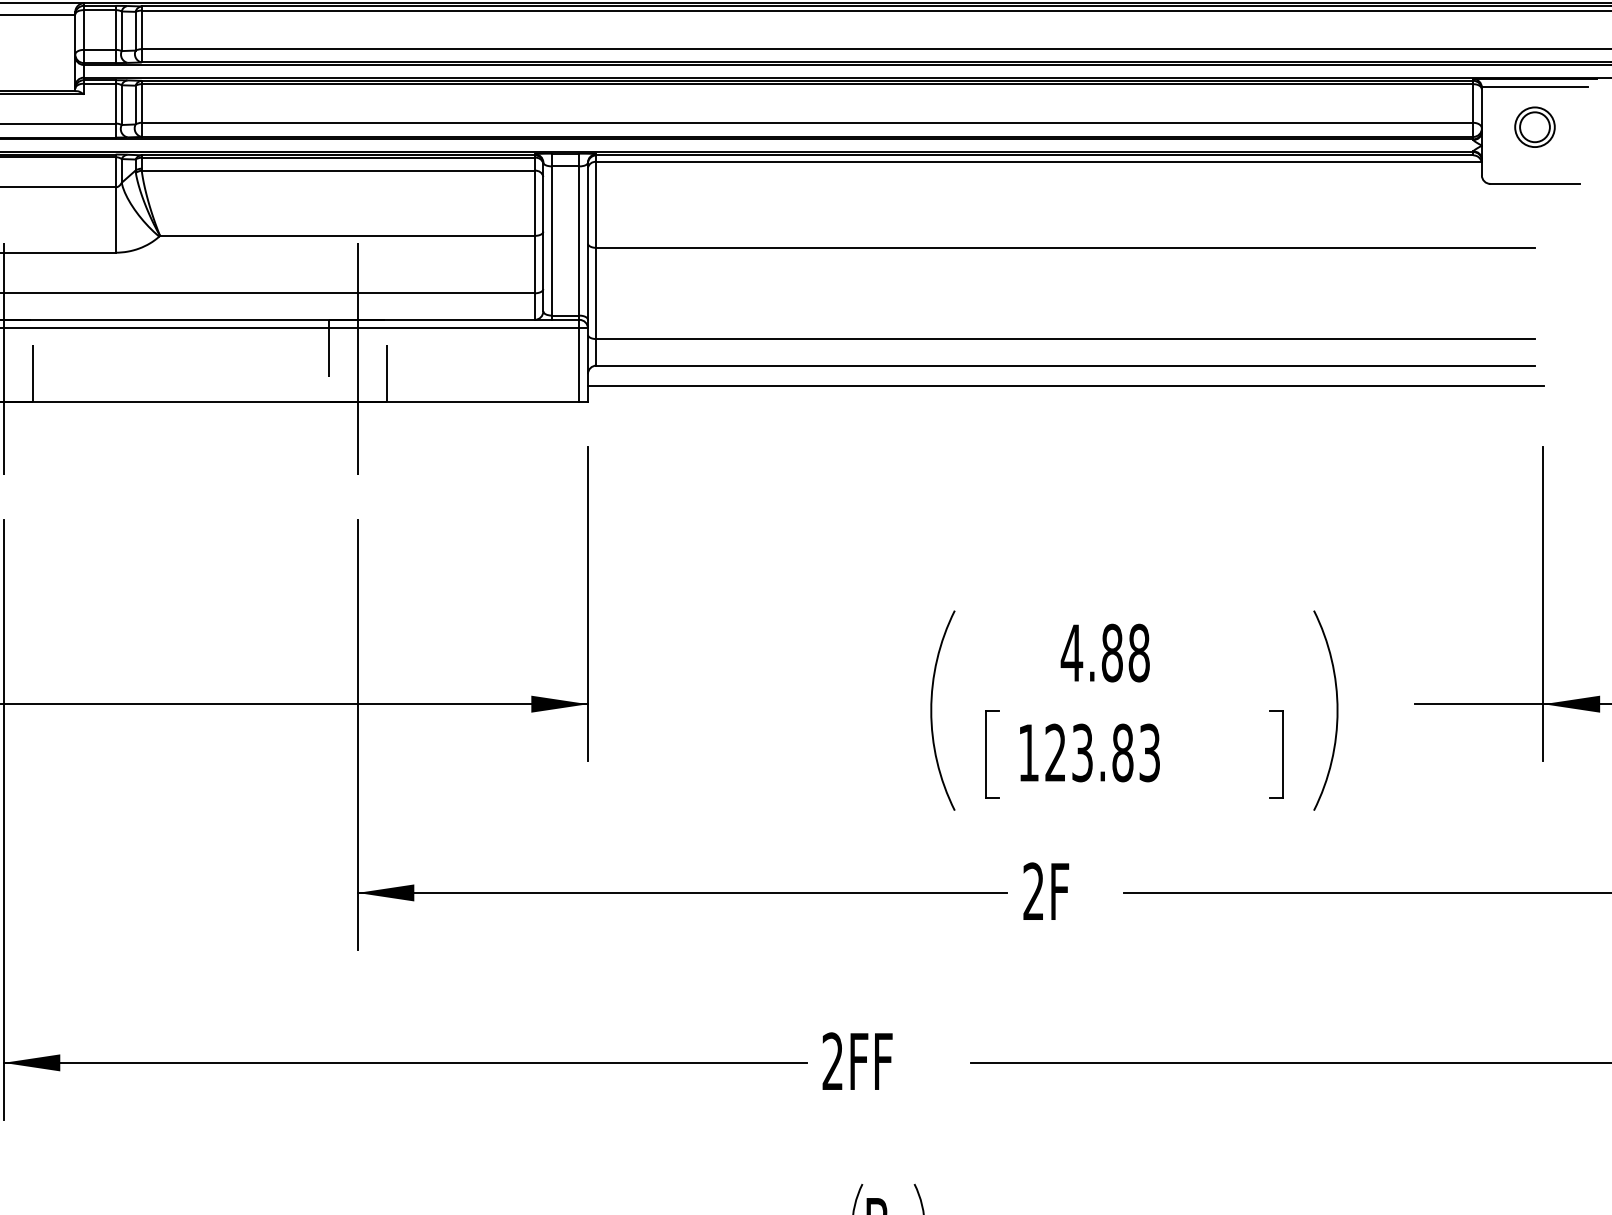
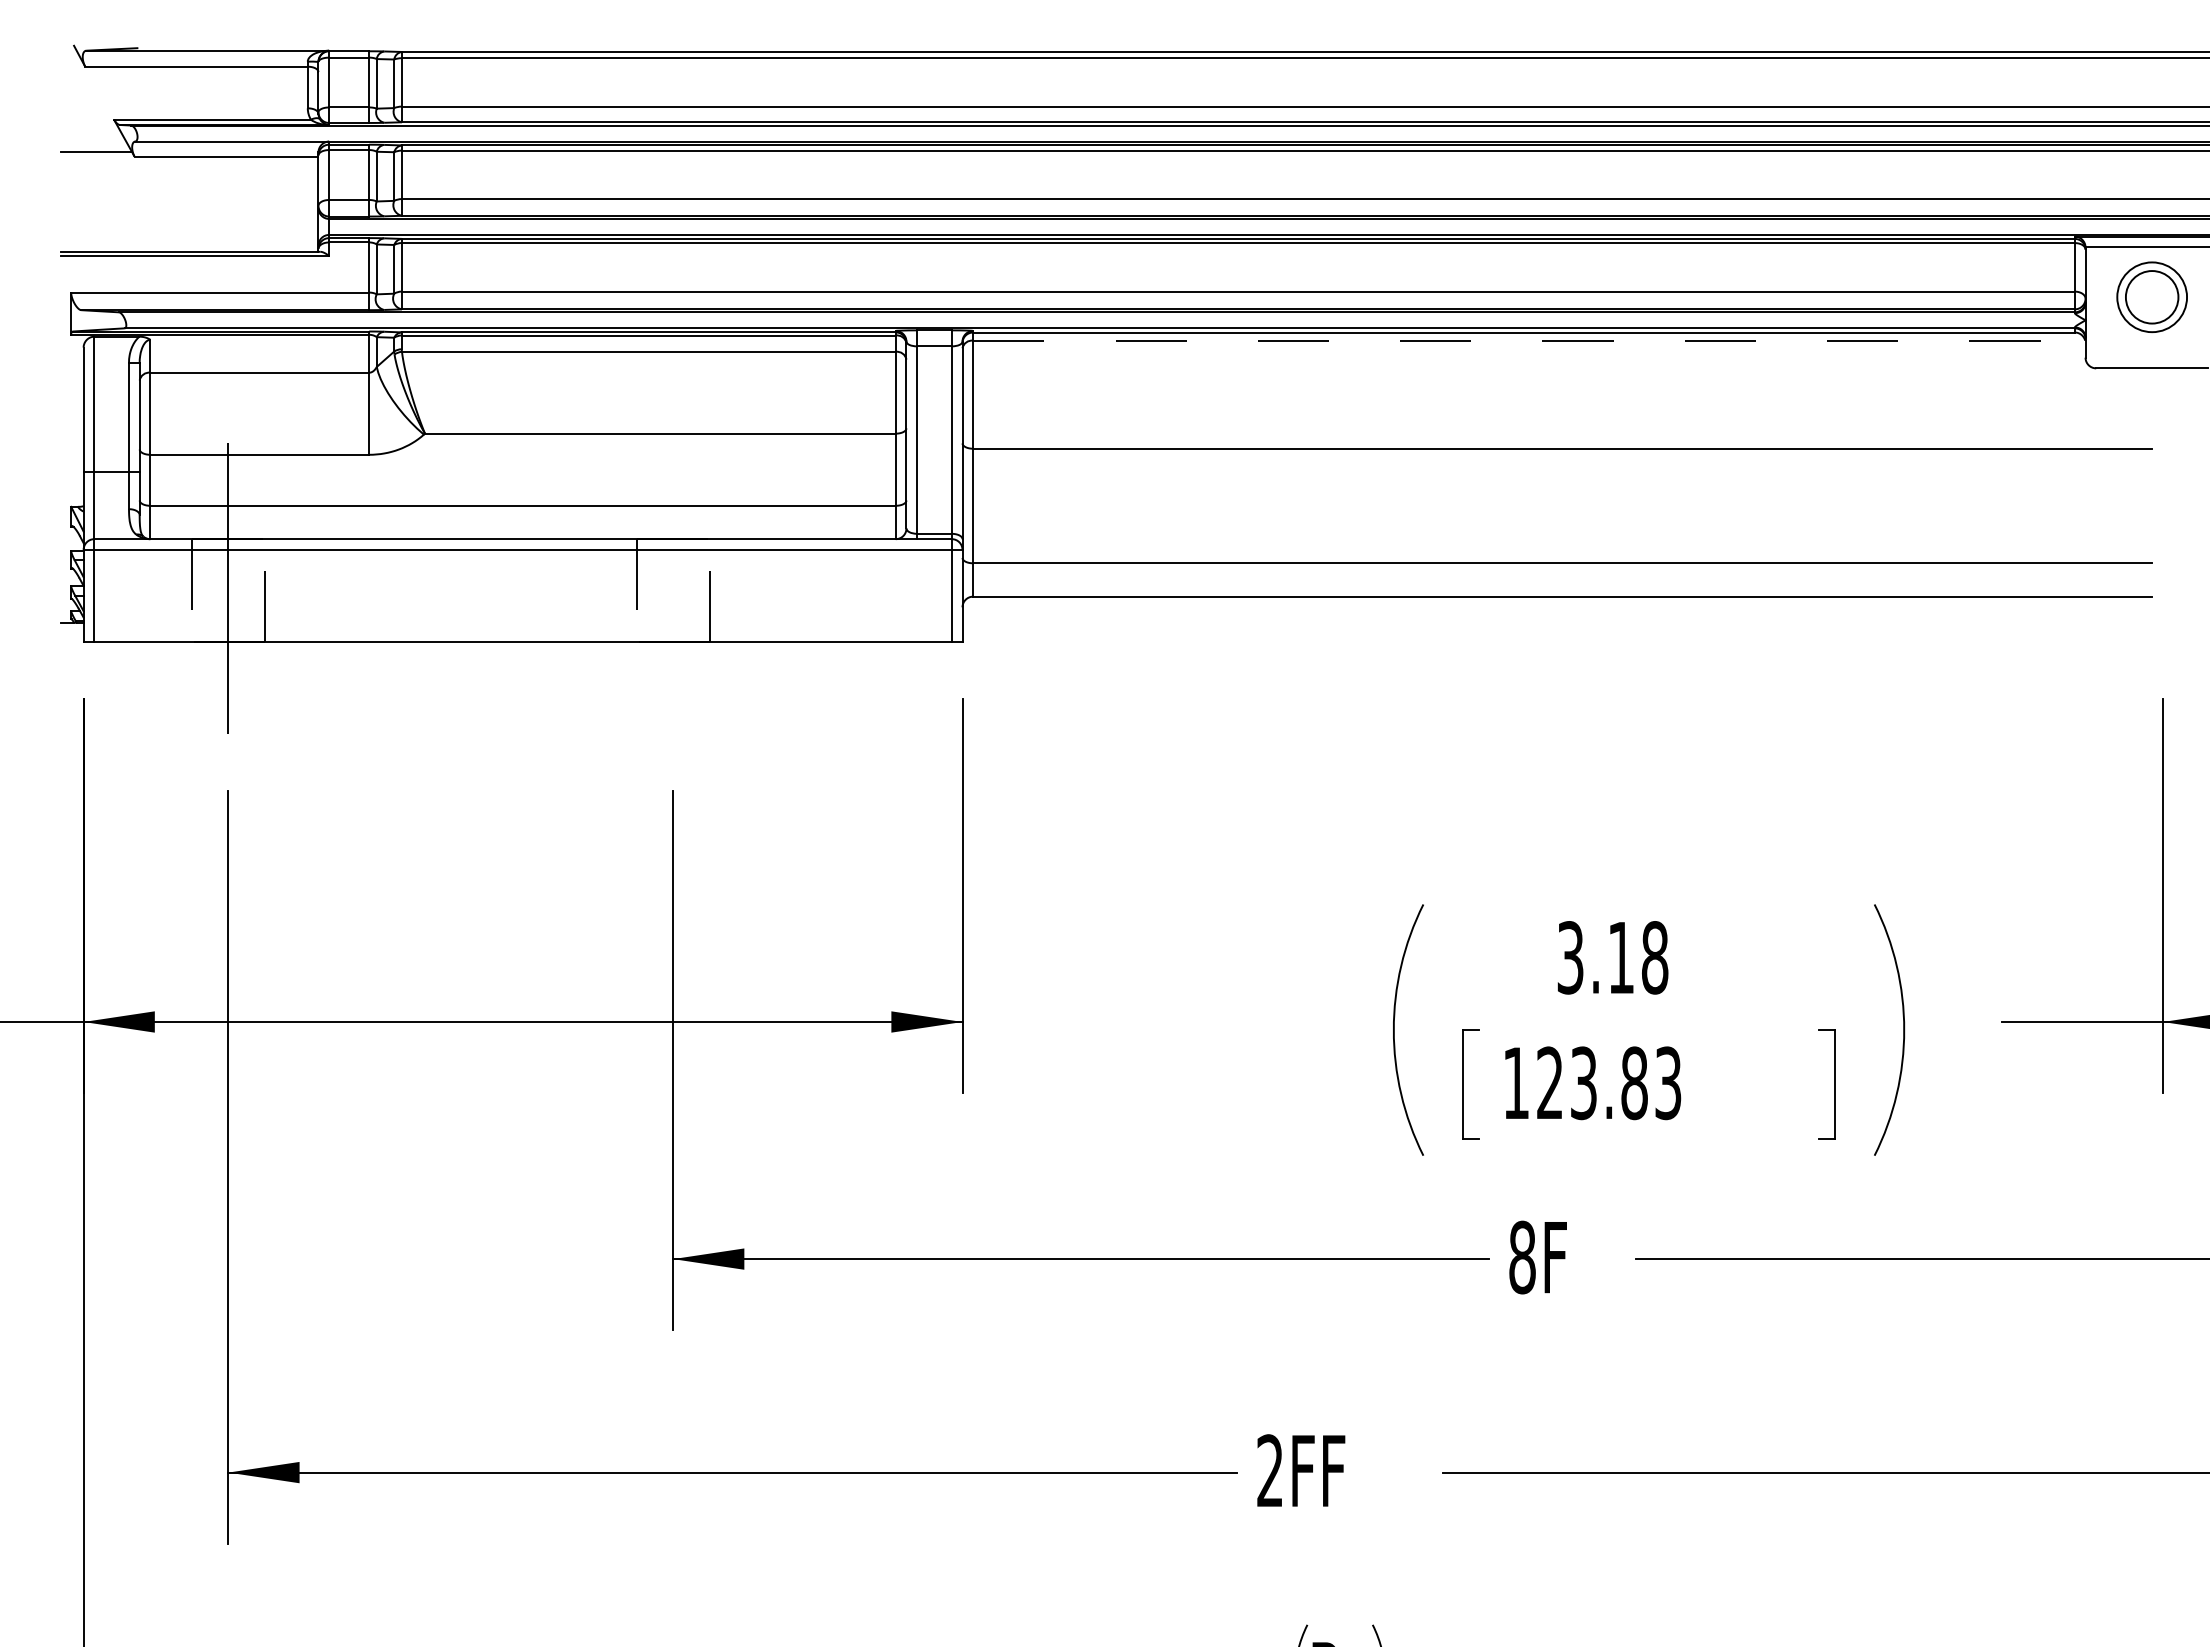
part: (1535, 126) -> (2152, 296), size x1.4
line: (1039, 161) -> (1529, 340), solid -> dashed
line: (357, 358) -> (673, 587), removed
line: (1065, 386) -> (1562, 622), removed
text: (1091, 652) -> (1595, 957), 4.88 -> 3.18
text: (1033, 891) -> (1522, 1257), 2F -> 8F

